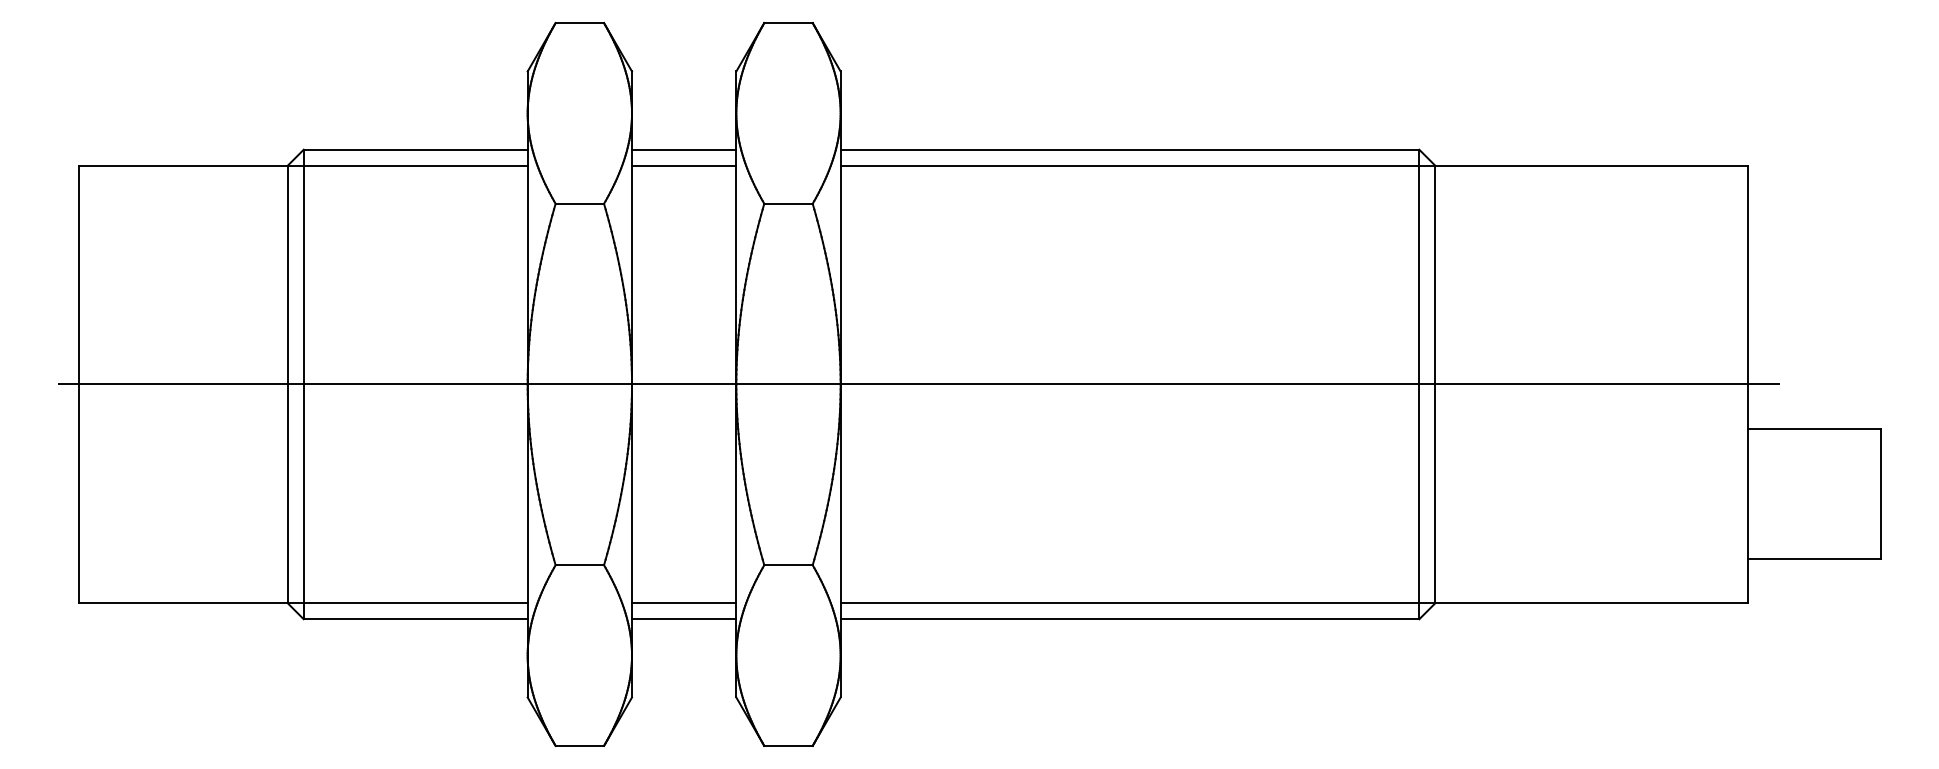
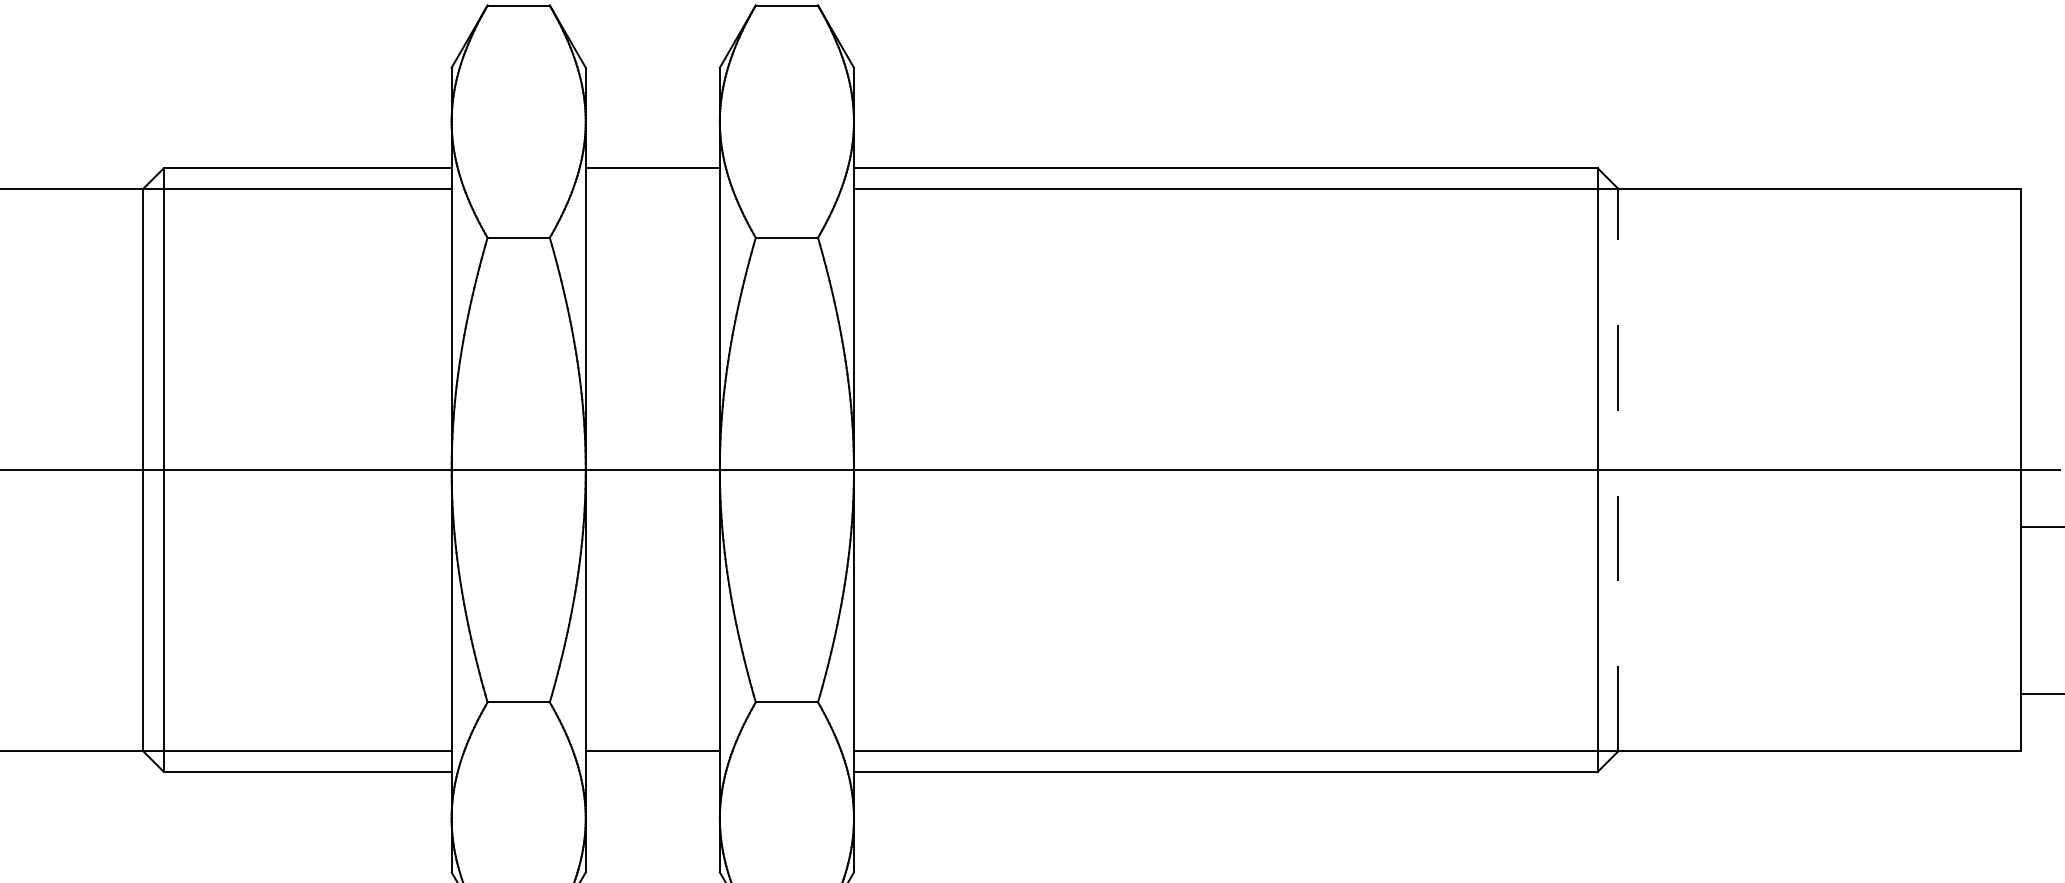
line: (684, 165) -> (653, 188), removed
line: (1435, 384) -> (1618, 470), solid -> dashed
line: (684, 619) -> (653, 772), removed

